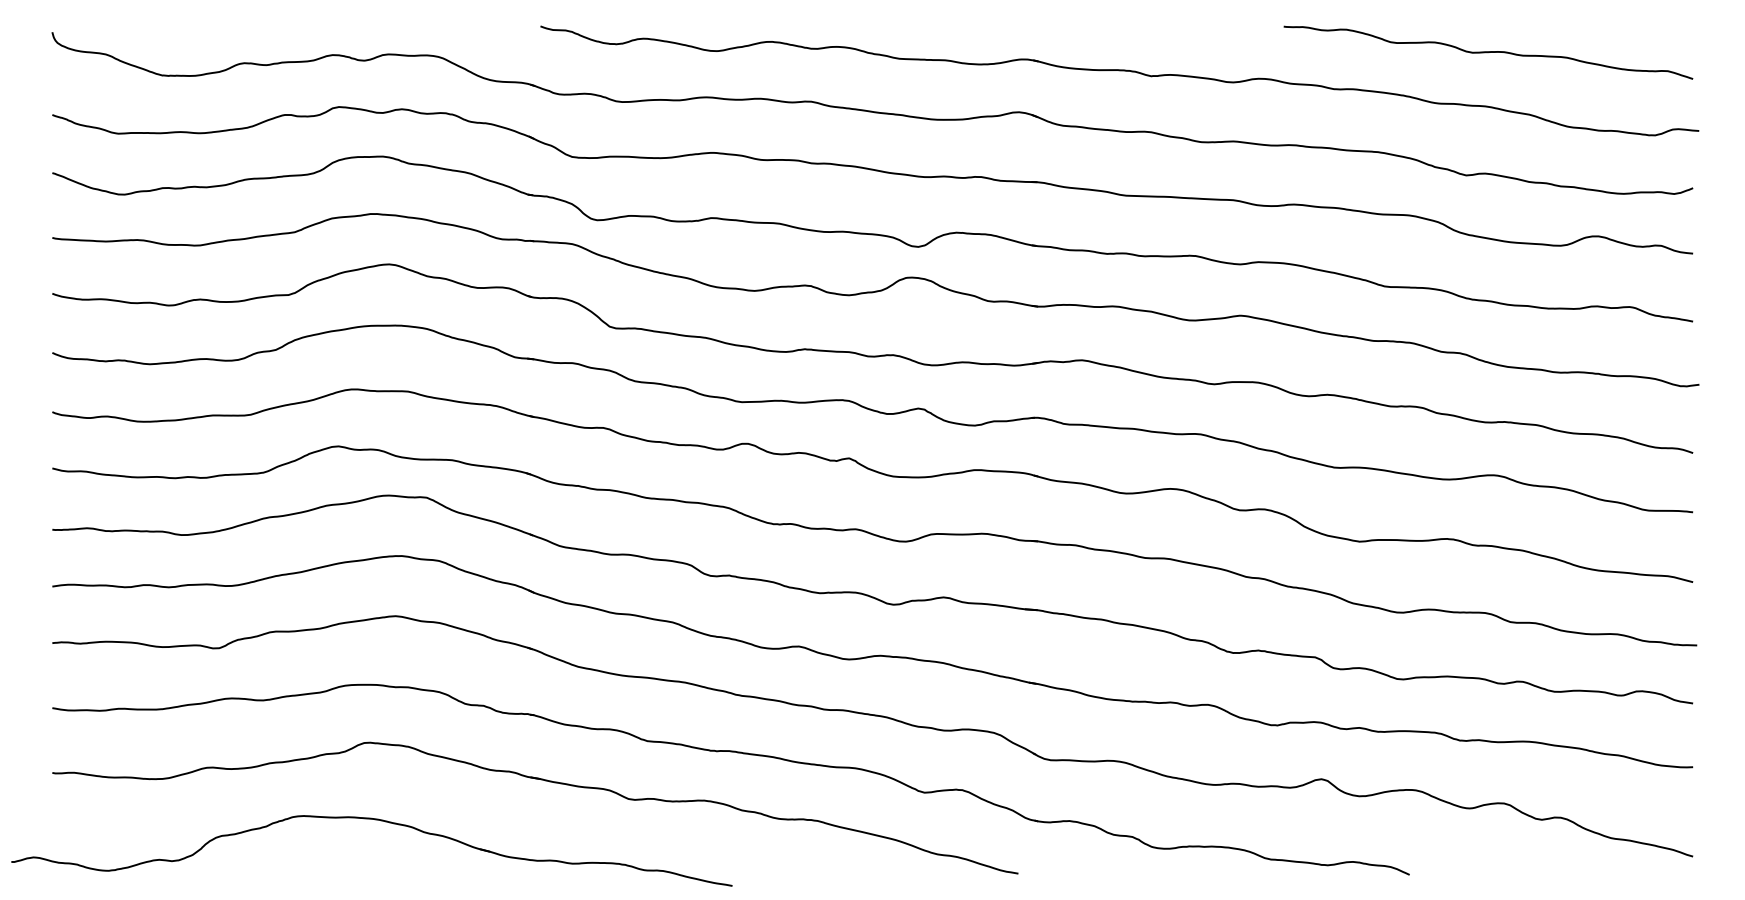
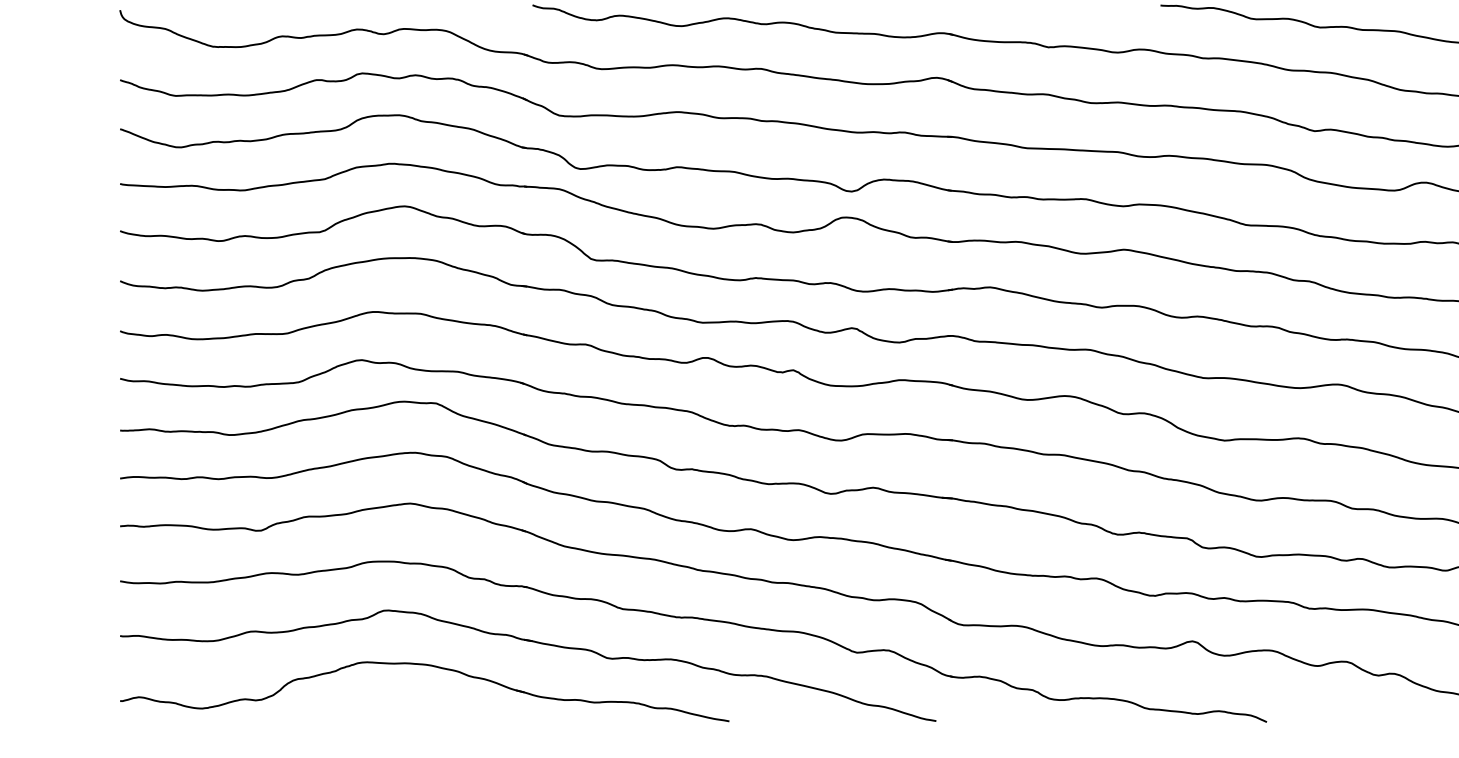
part: (375, 820) -> (427, 666), moved

